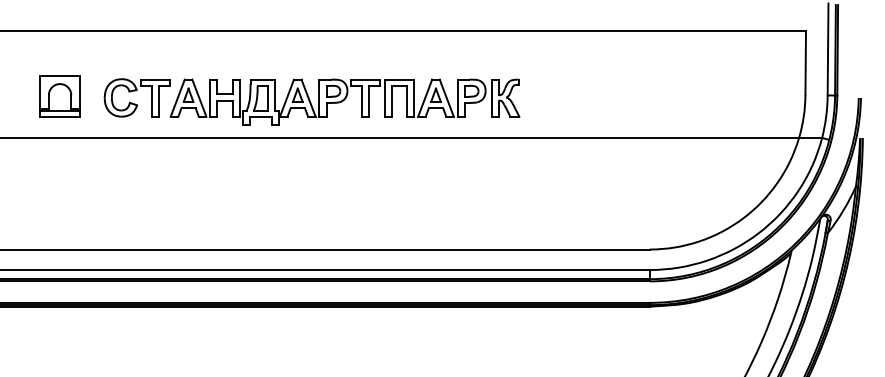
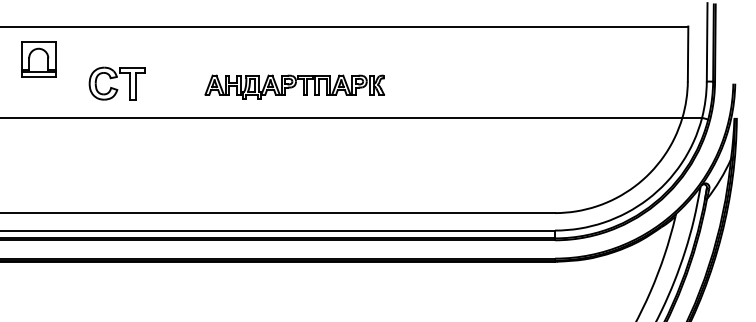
part: (59, 96) -> (38, 59), moved
part: (344, 101) -> (294, 86), size x0.6

